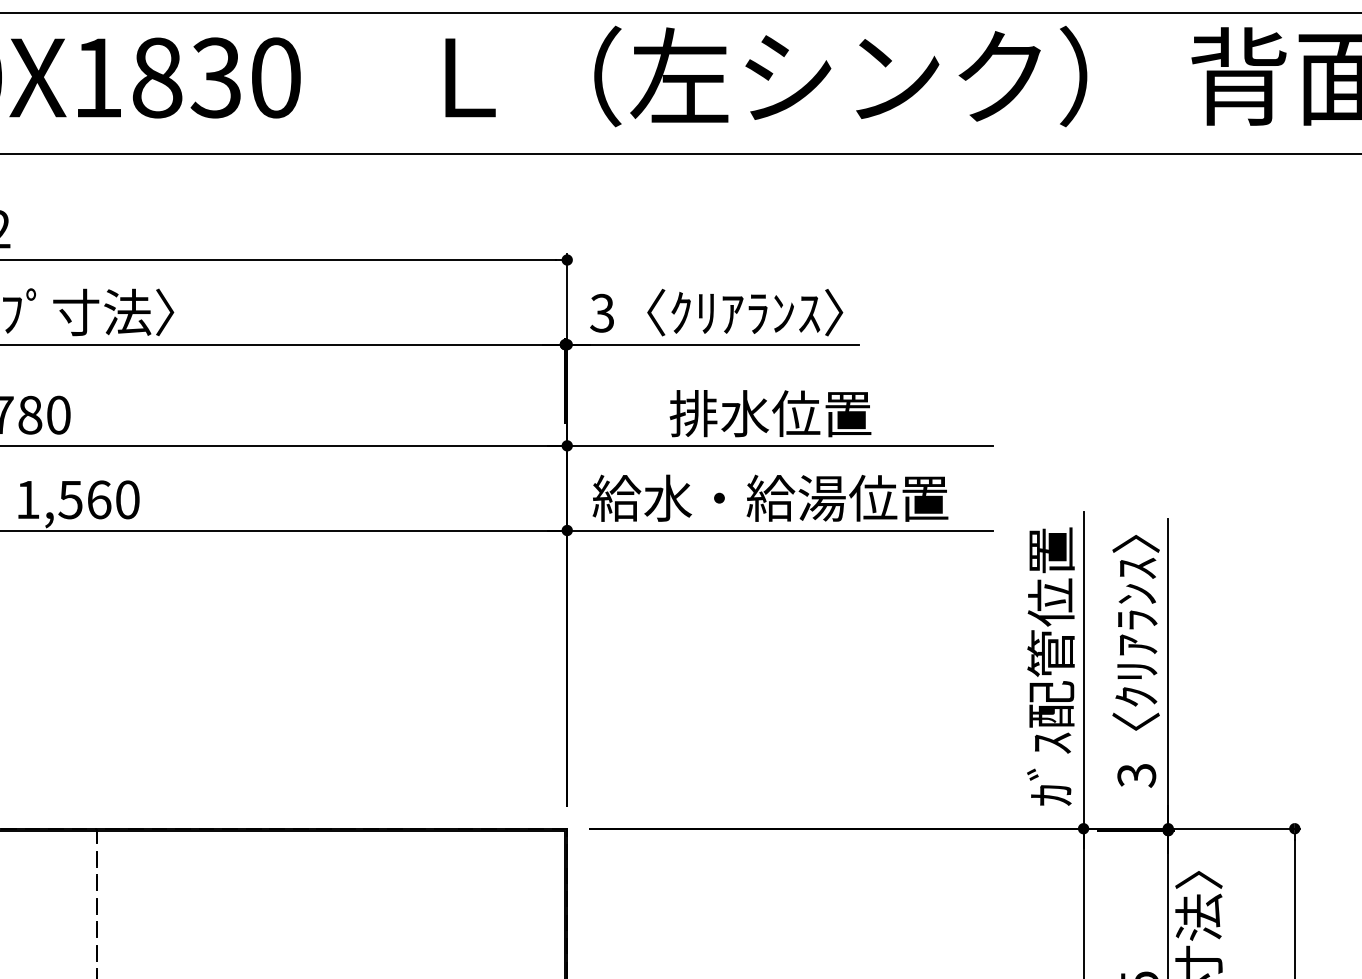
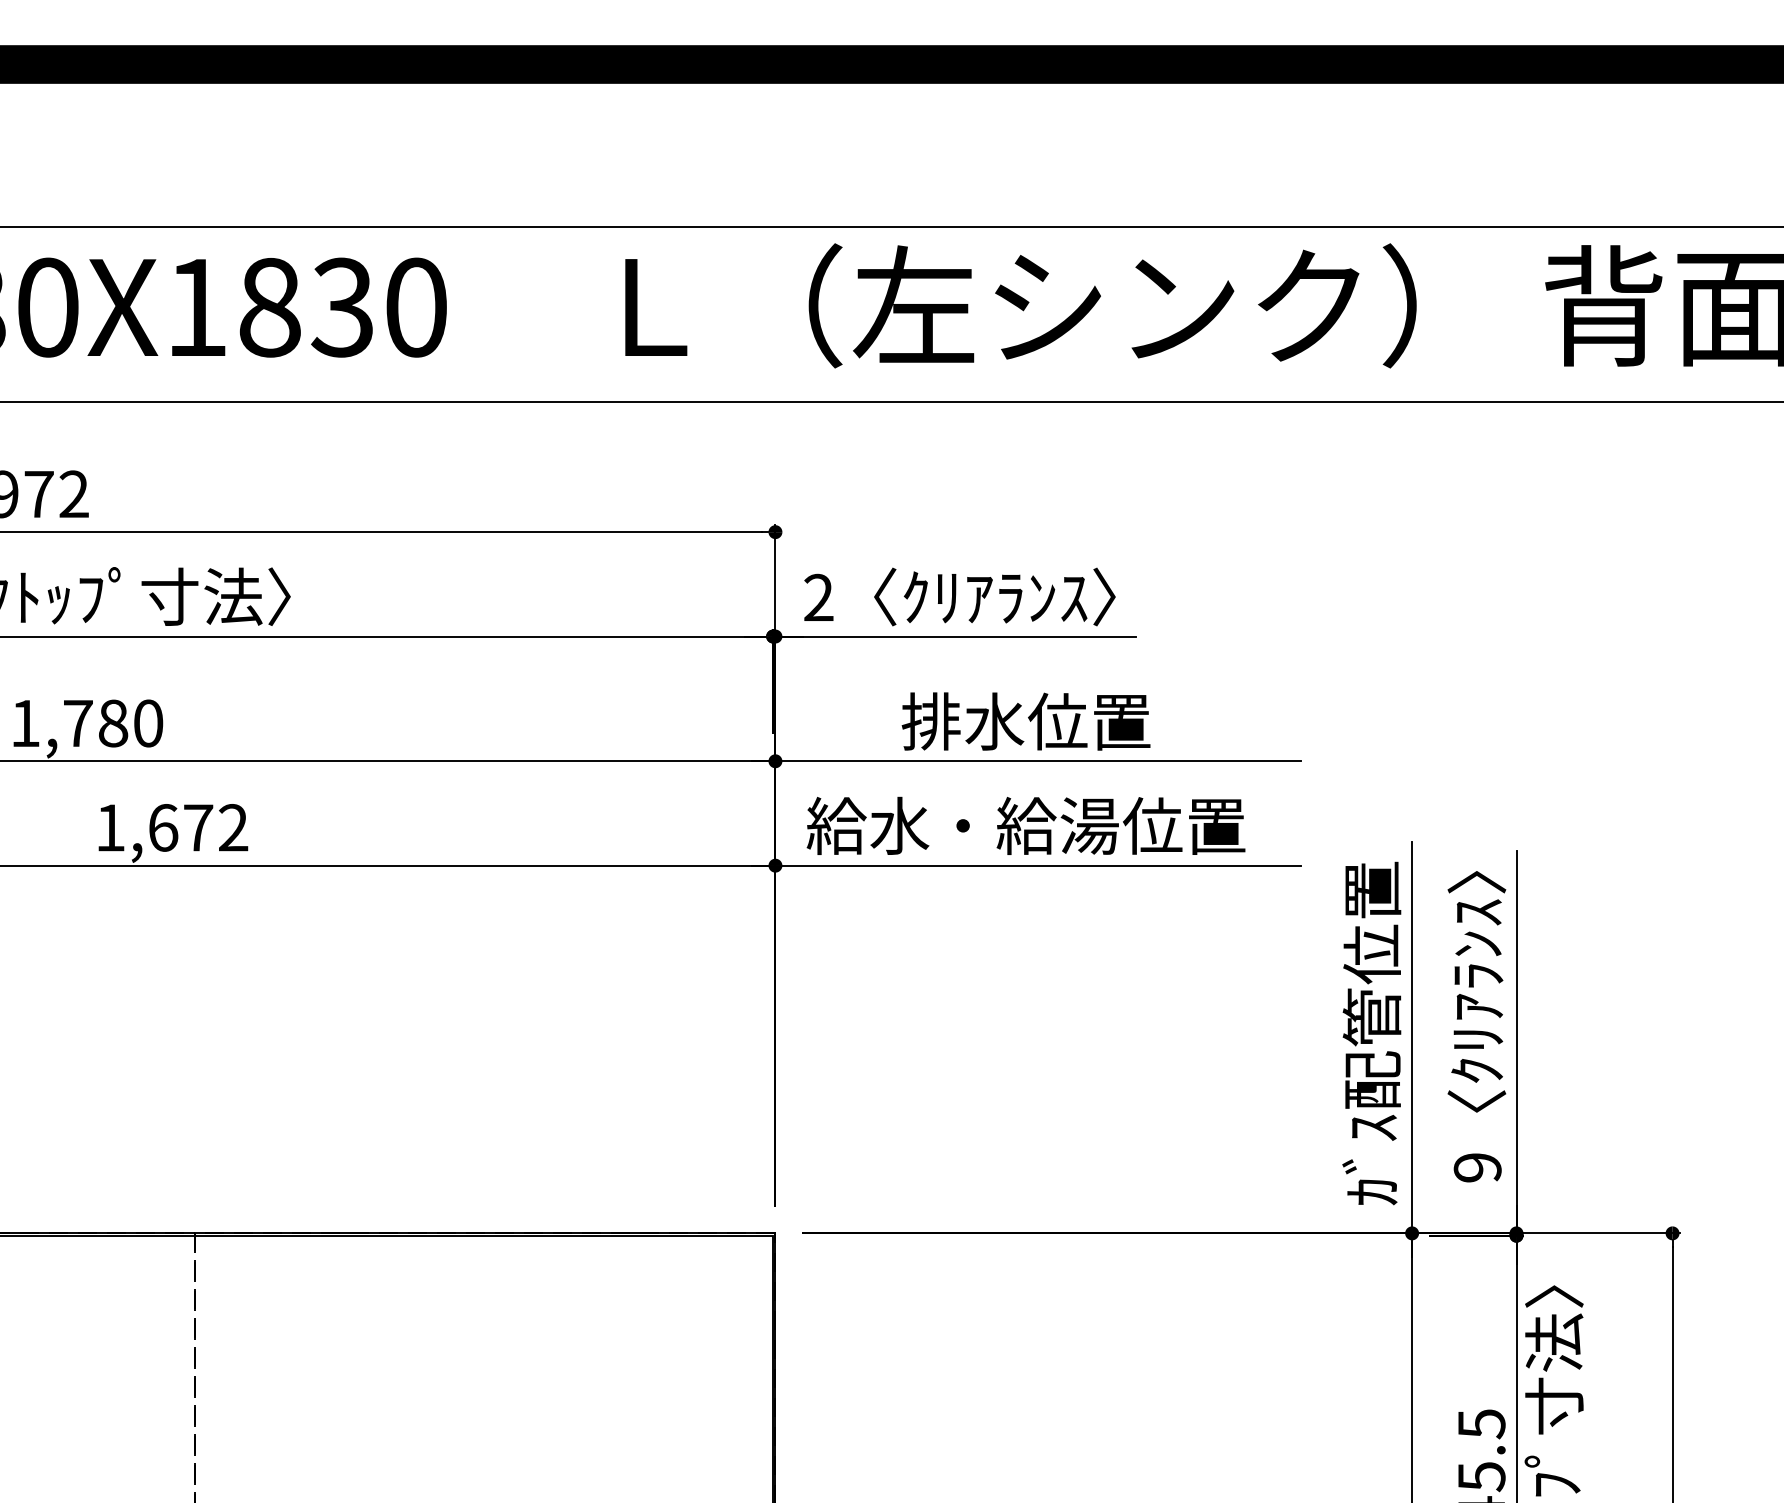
text: (602, 313) -> (818, 597), 3 -> 2
text: (98, 499) -> (197, 827), 1,560 -> 1,672
text: (1136, 776) -> (1477, 1168), 3 -> 9

